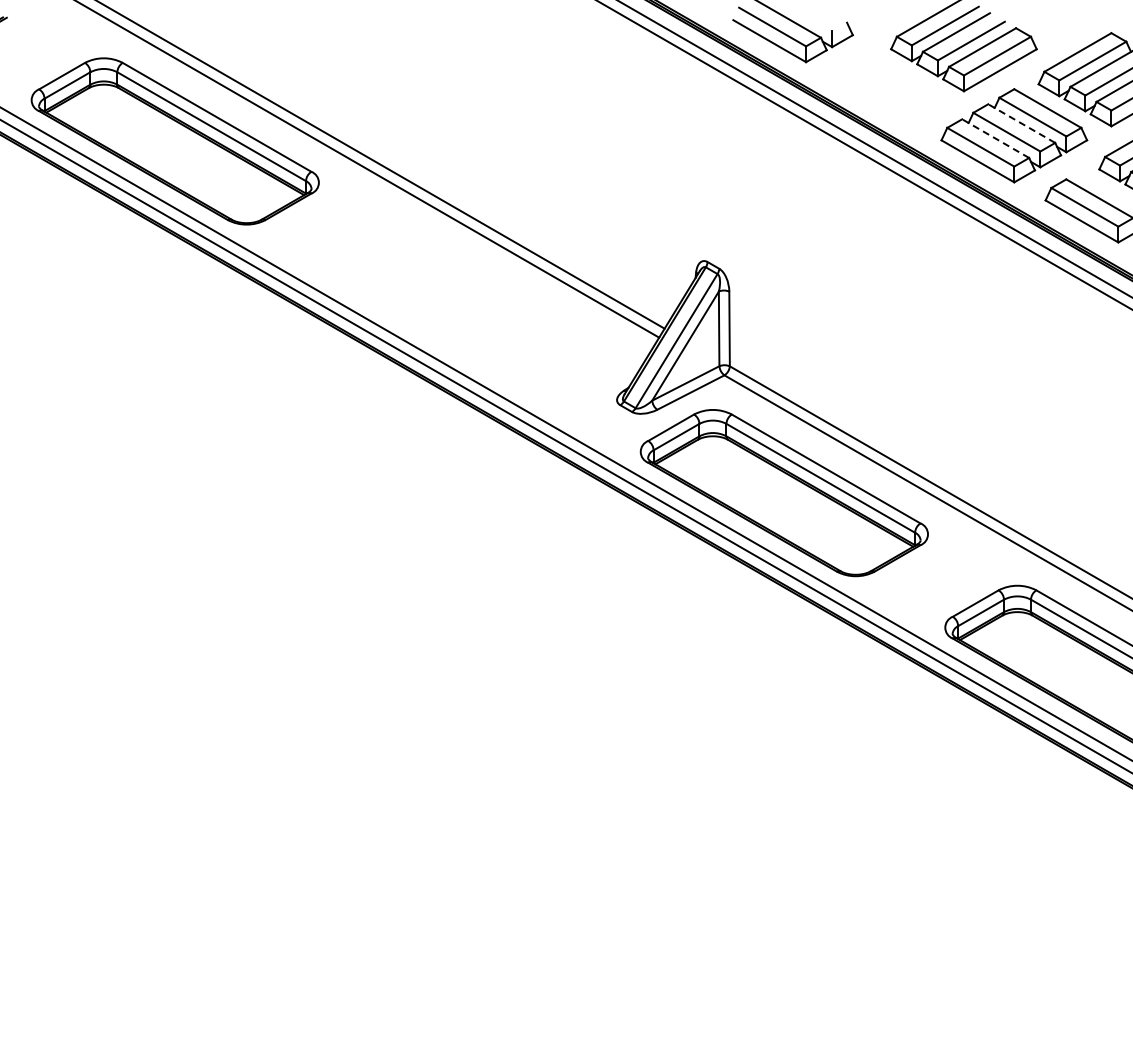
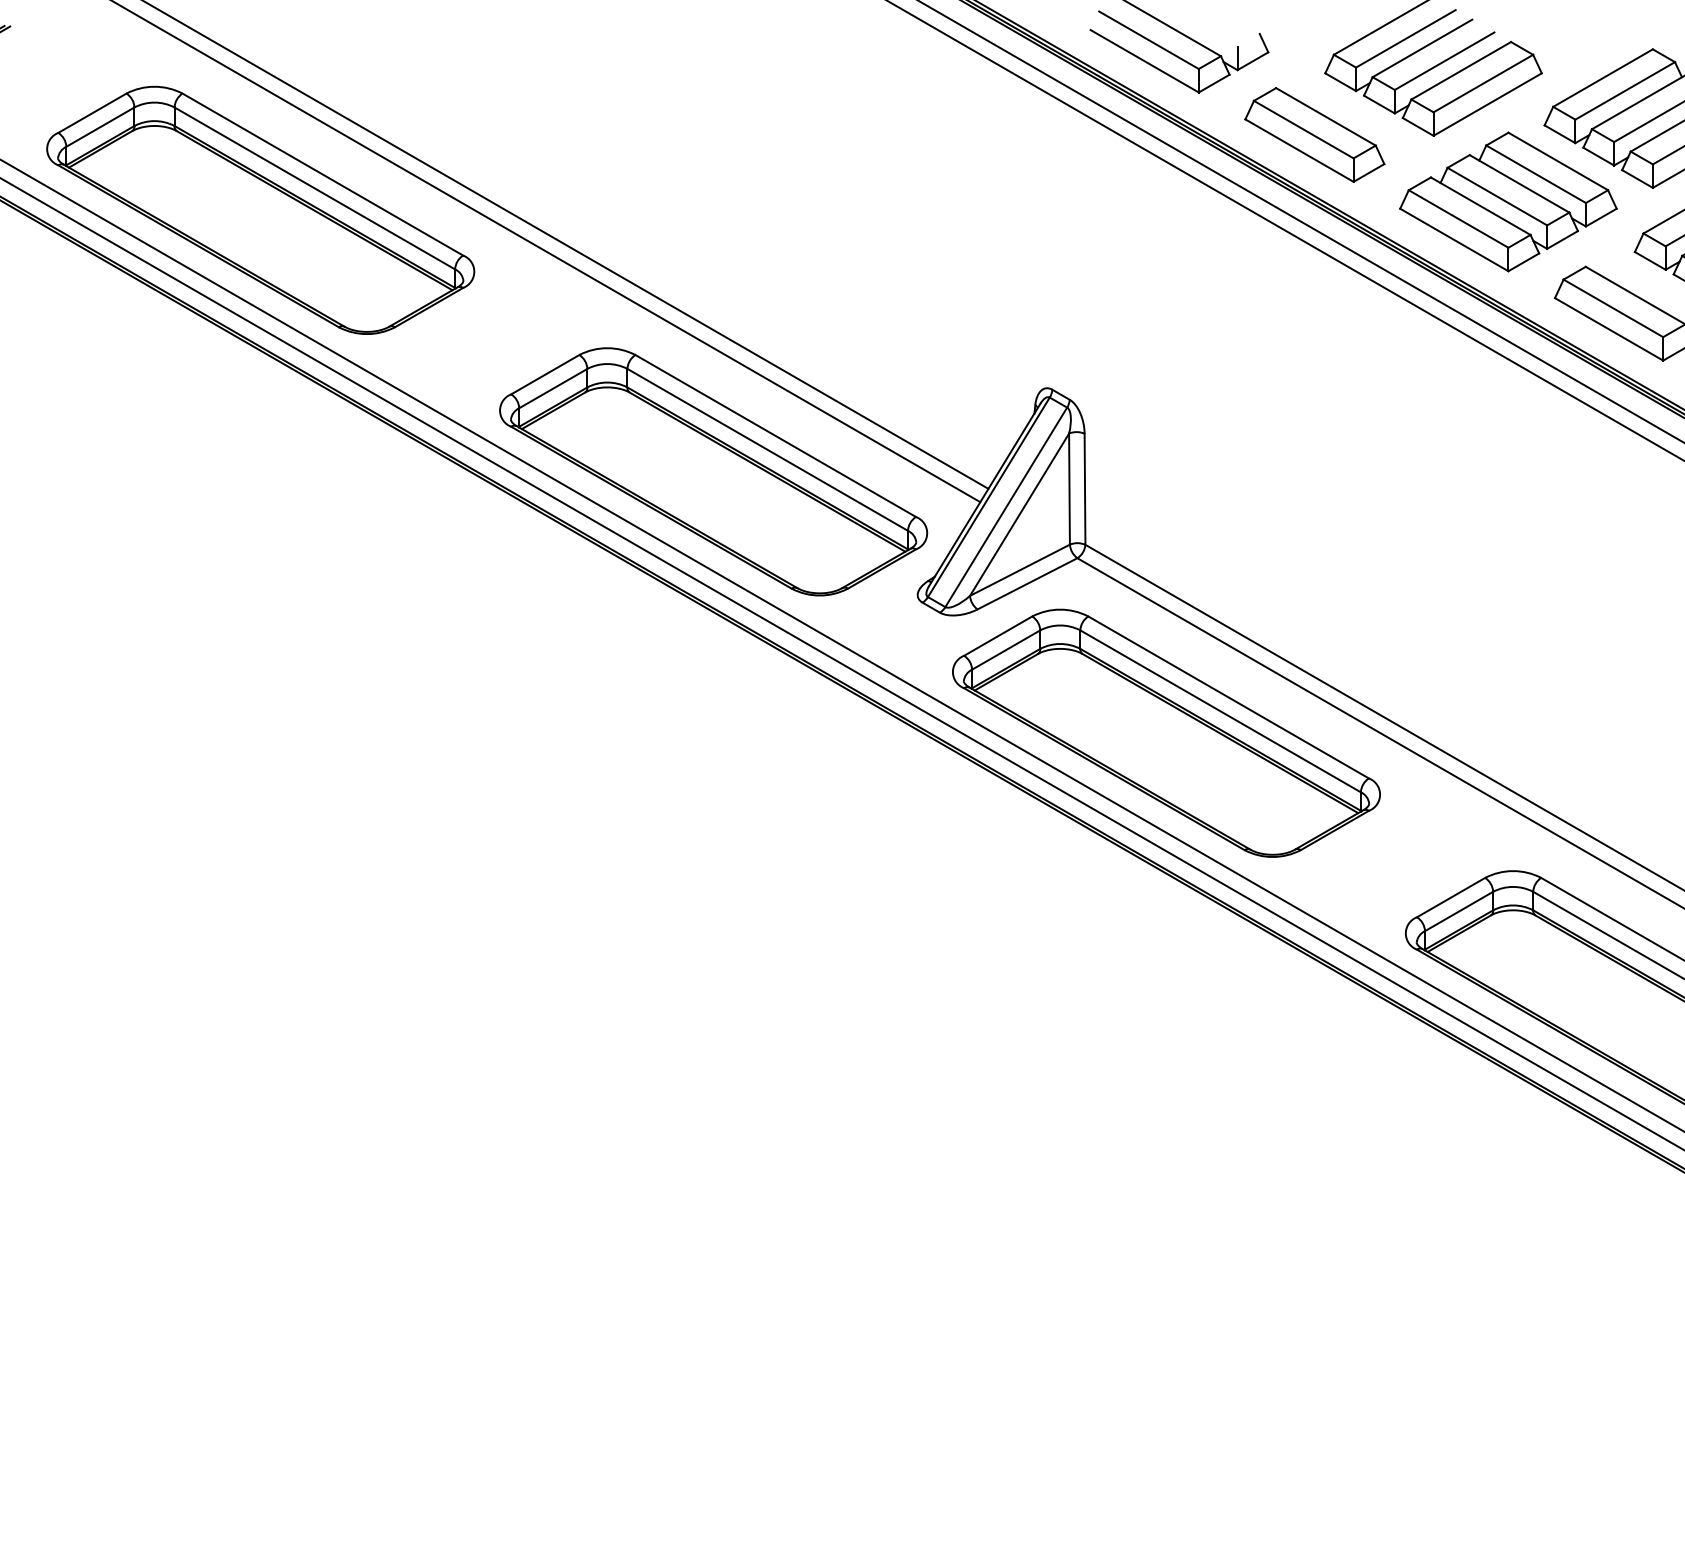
part: (883, 90) -> (1313, 134), added
line: (1021, 123) -> (1519, 183), dashed -> solid
line: (995, 138) -> (1480, 206), dashed -> solid
part: (479, 317) -> (713, 472), added

